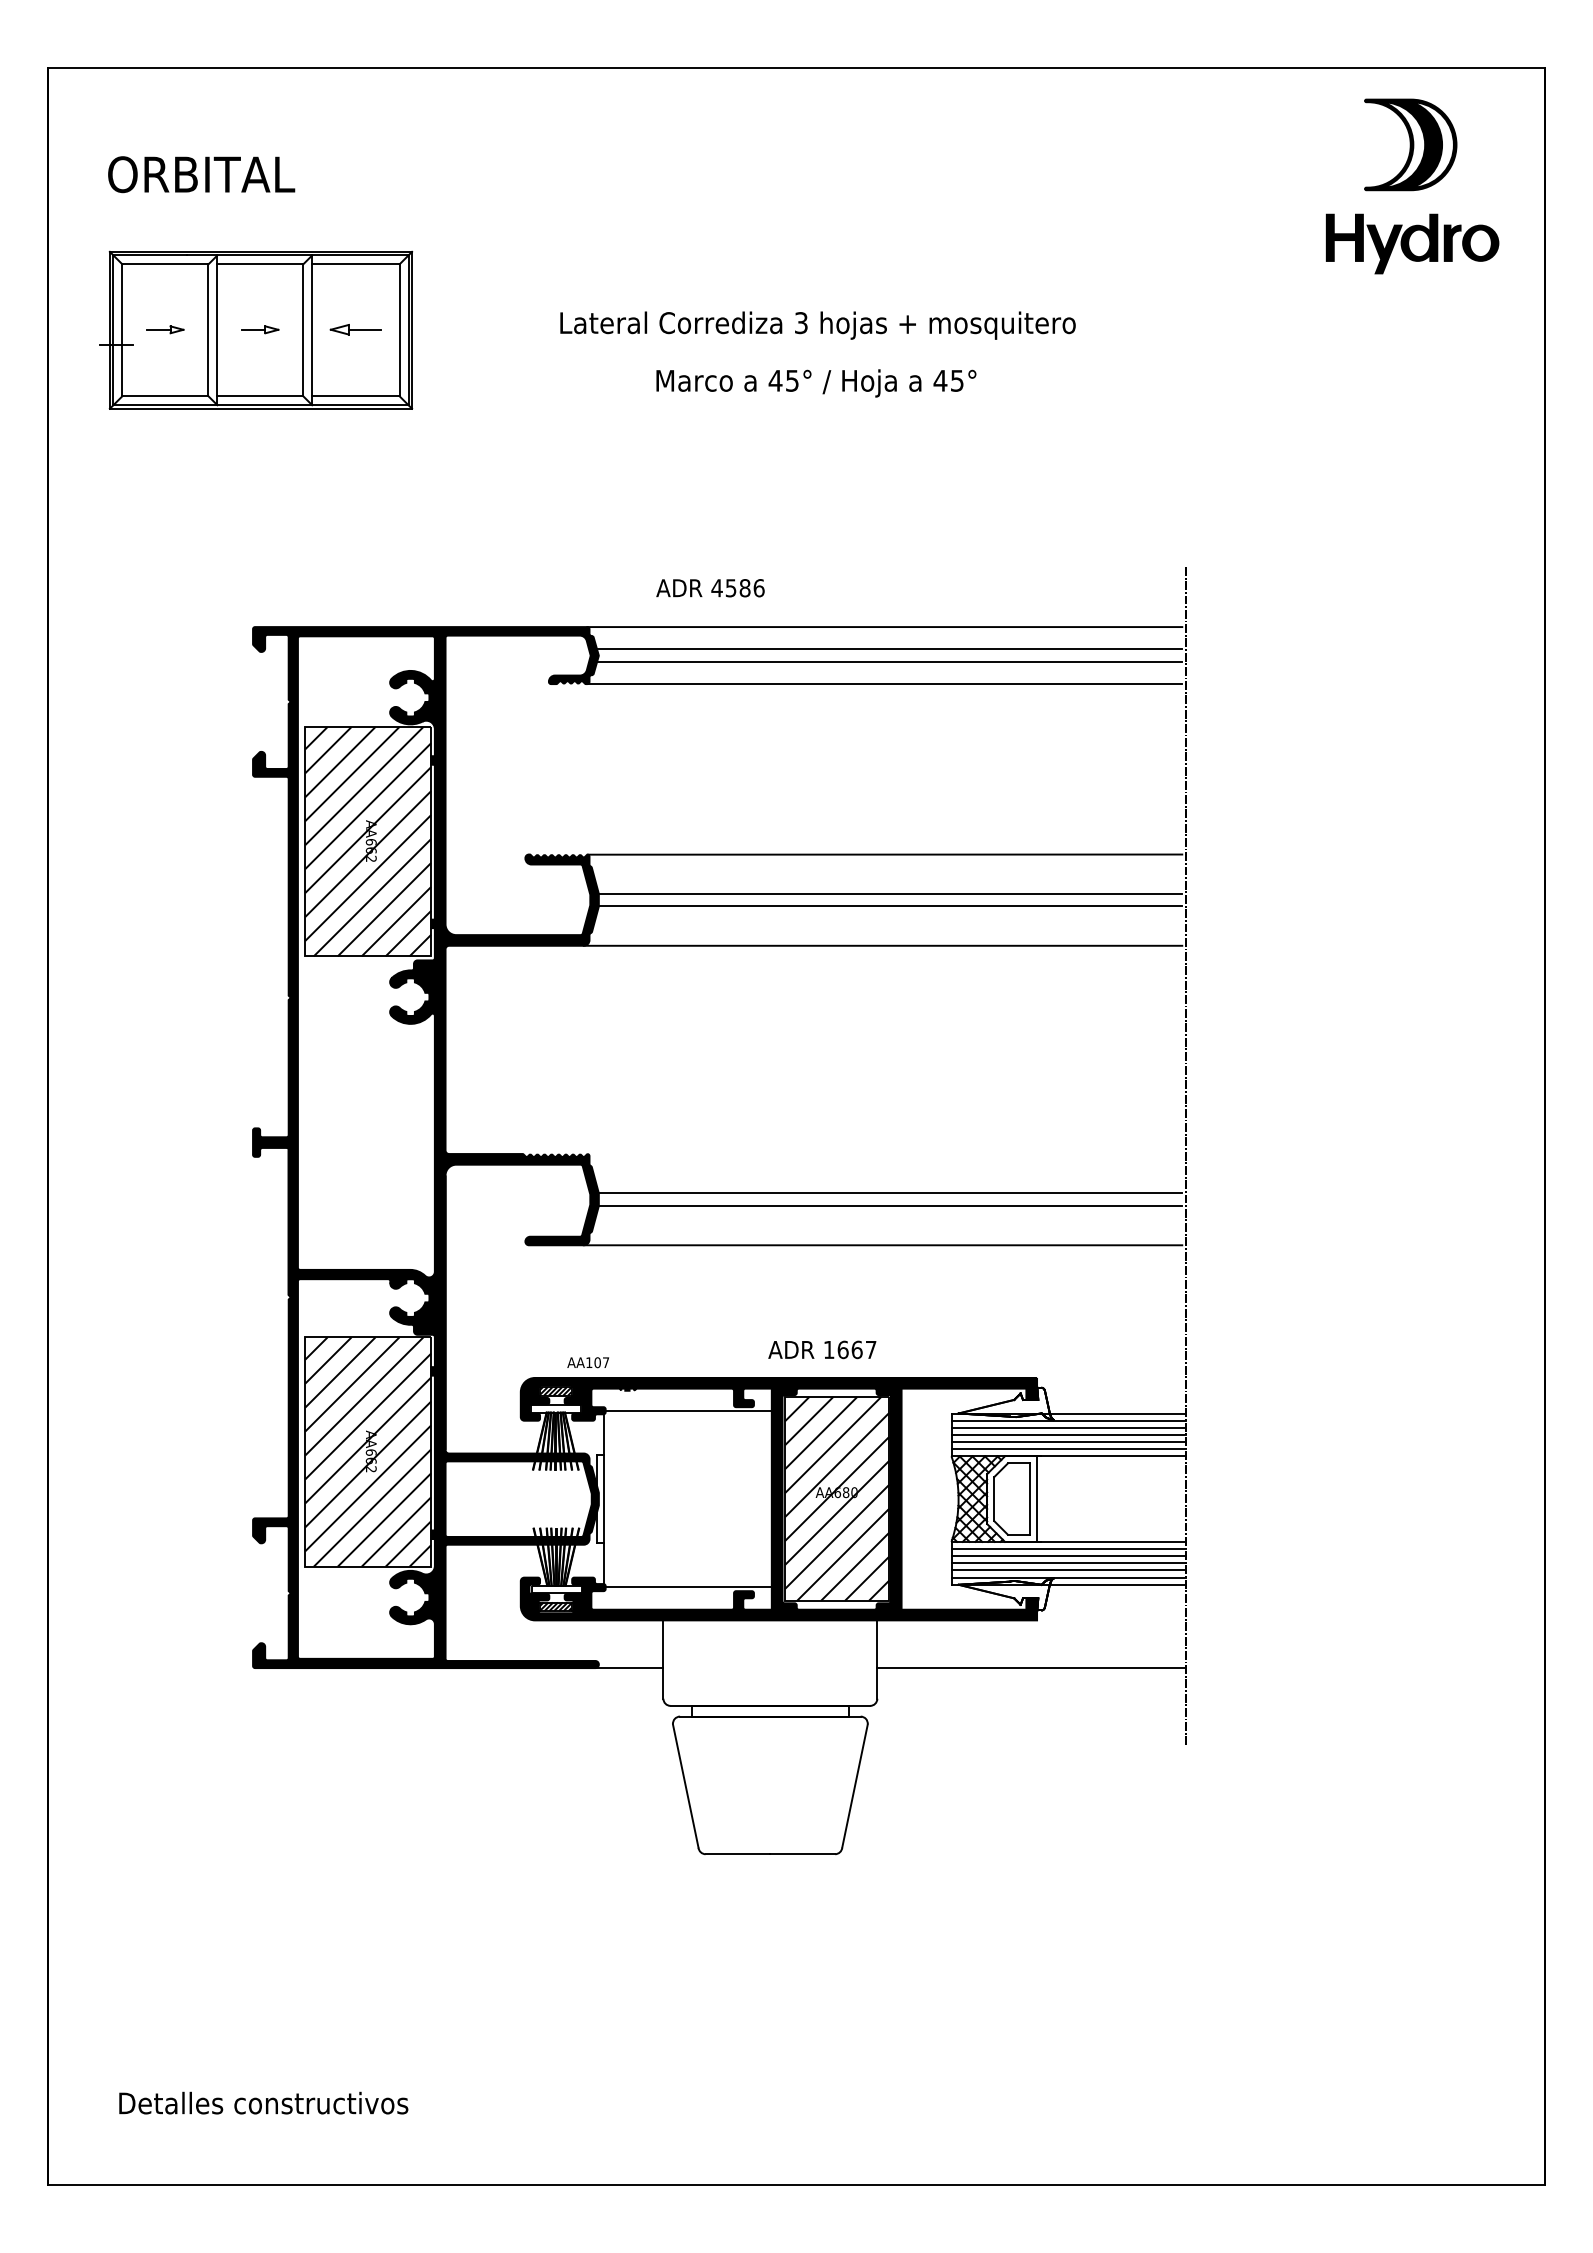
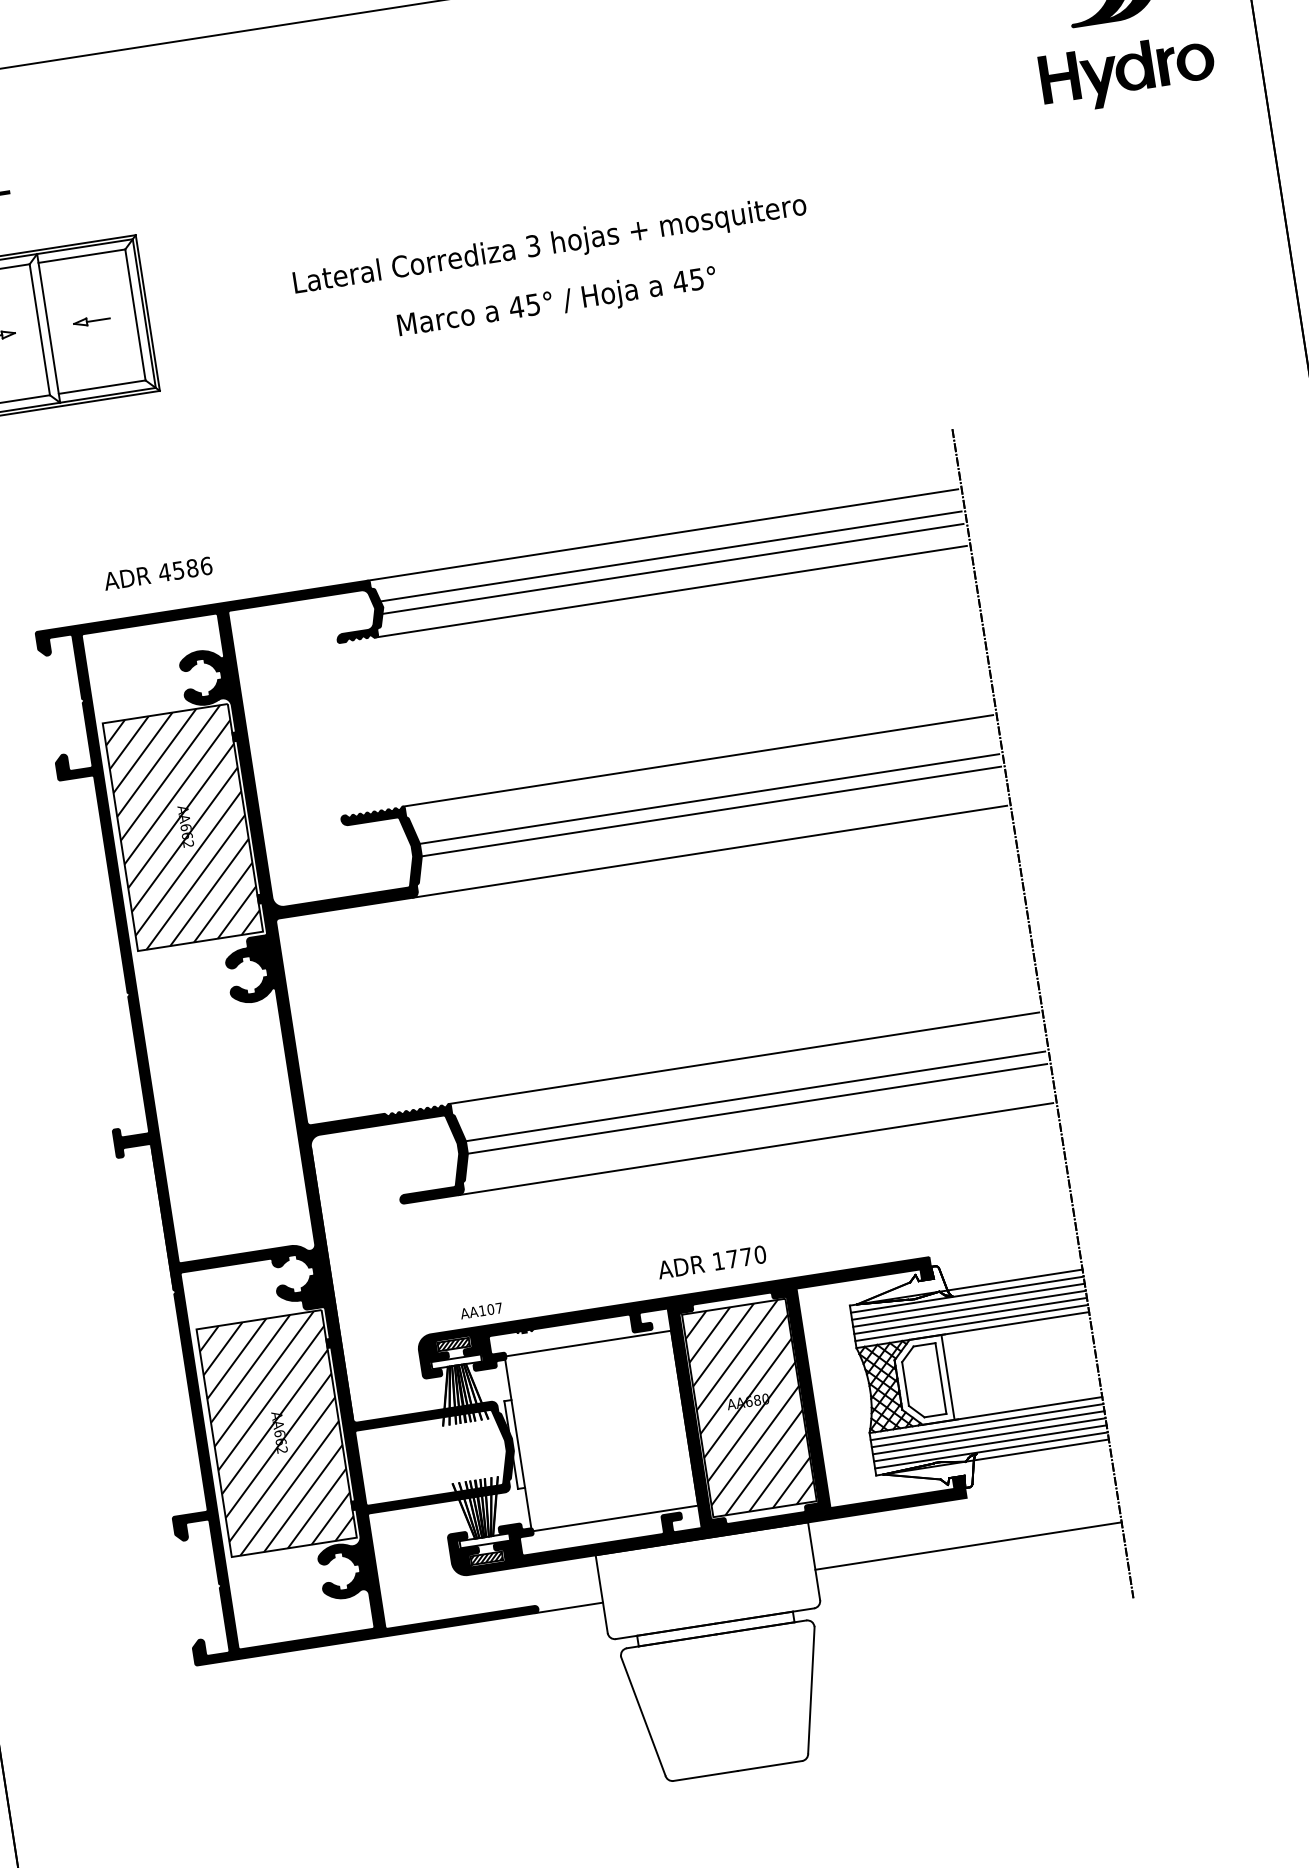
part: (355, 329) -> (91, 320), size x0.71
text: (710, 588) -> (158, 573), moved
line: (884, 1154) -> (743, 1058), added
text: (856, 1349) -> (745, 1256), 1667 -> 1770

